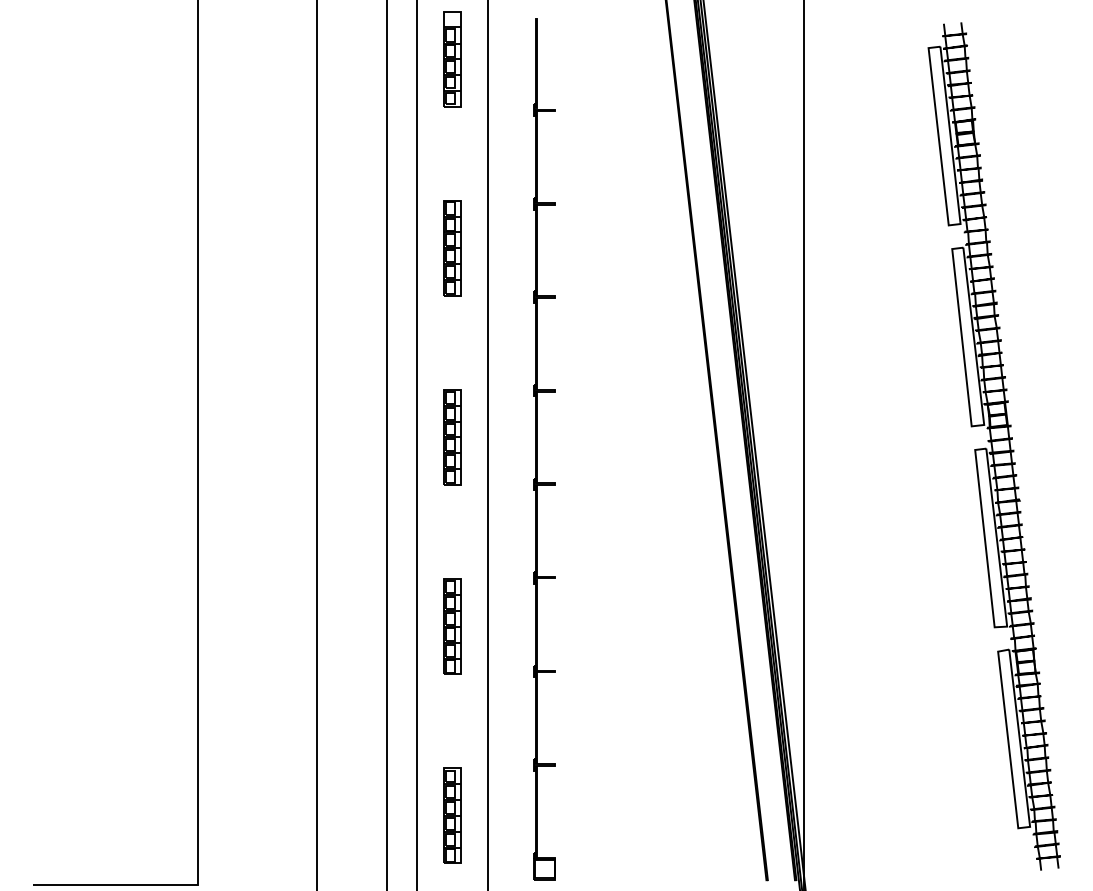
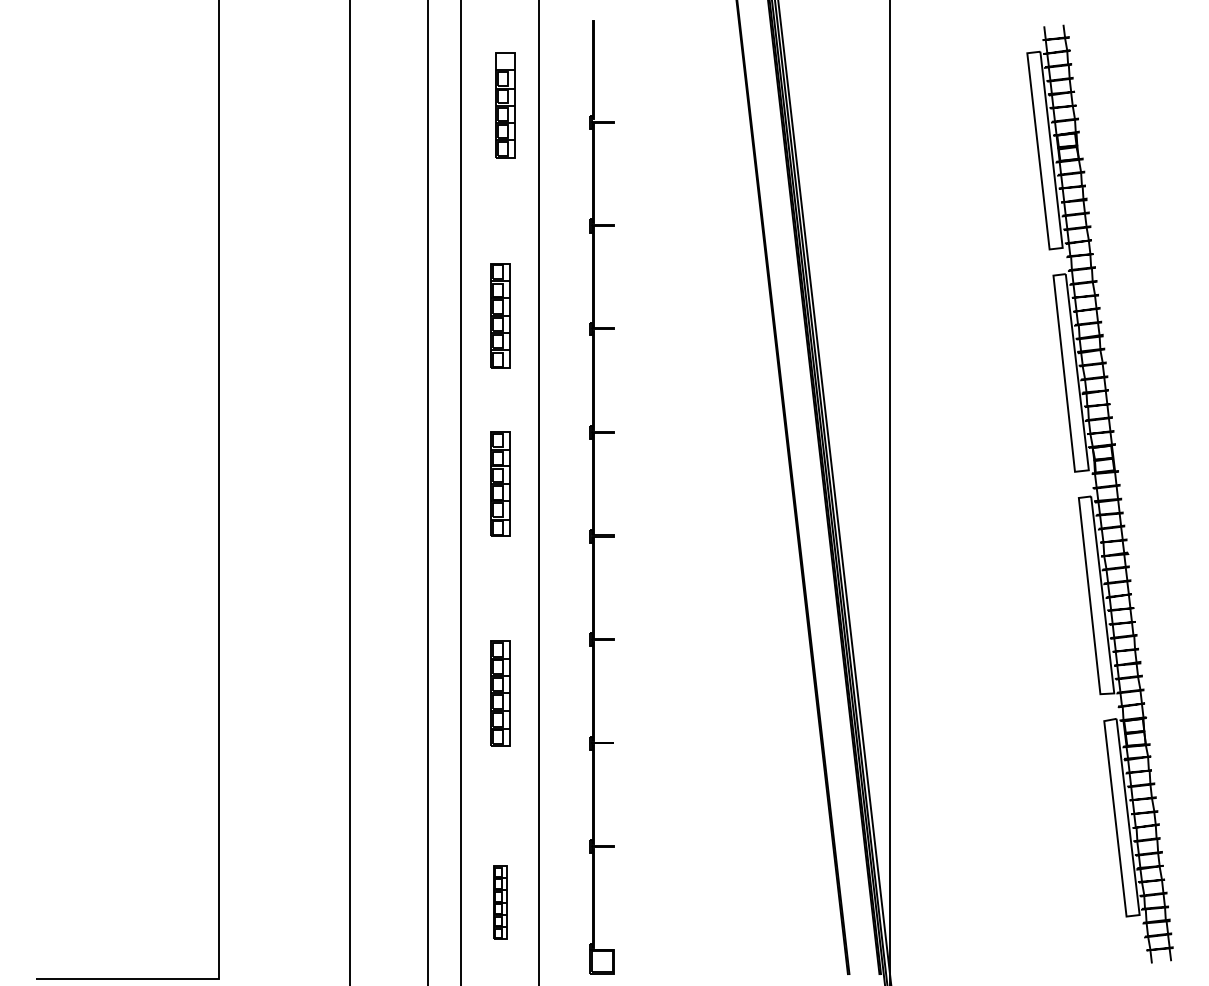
part: (452, 59) -> (505, 105), moved
part: (452, 248) -> (500, 315), moved
part: (452, 815) -> (500, 902), size x0.7

